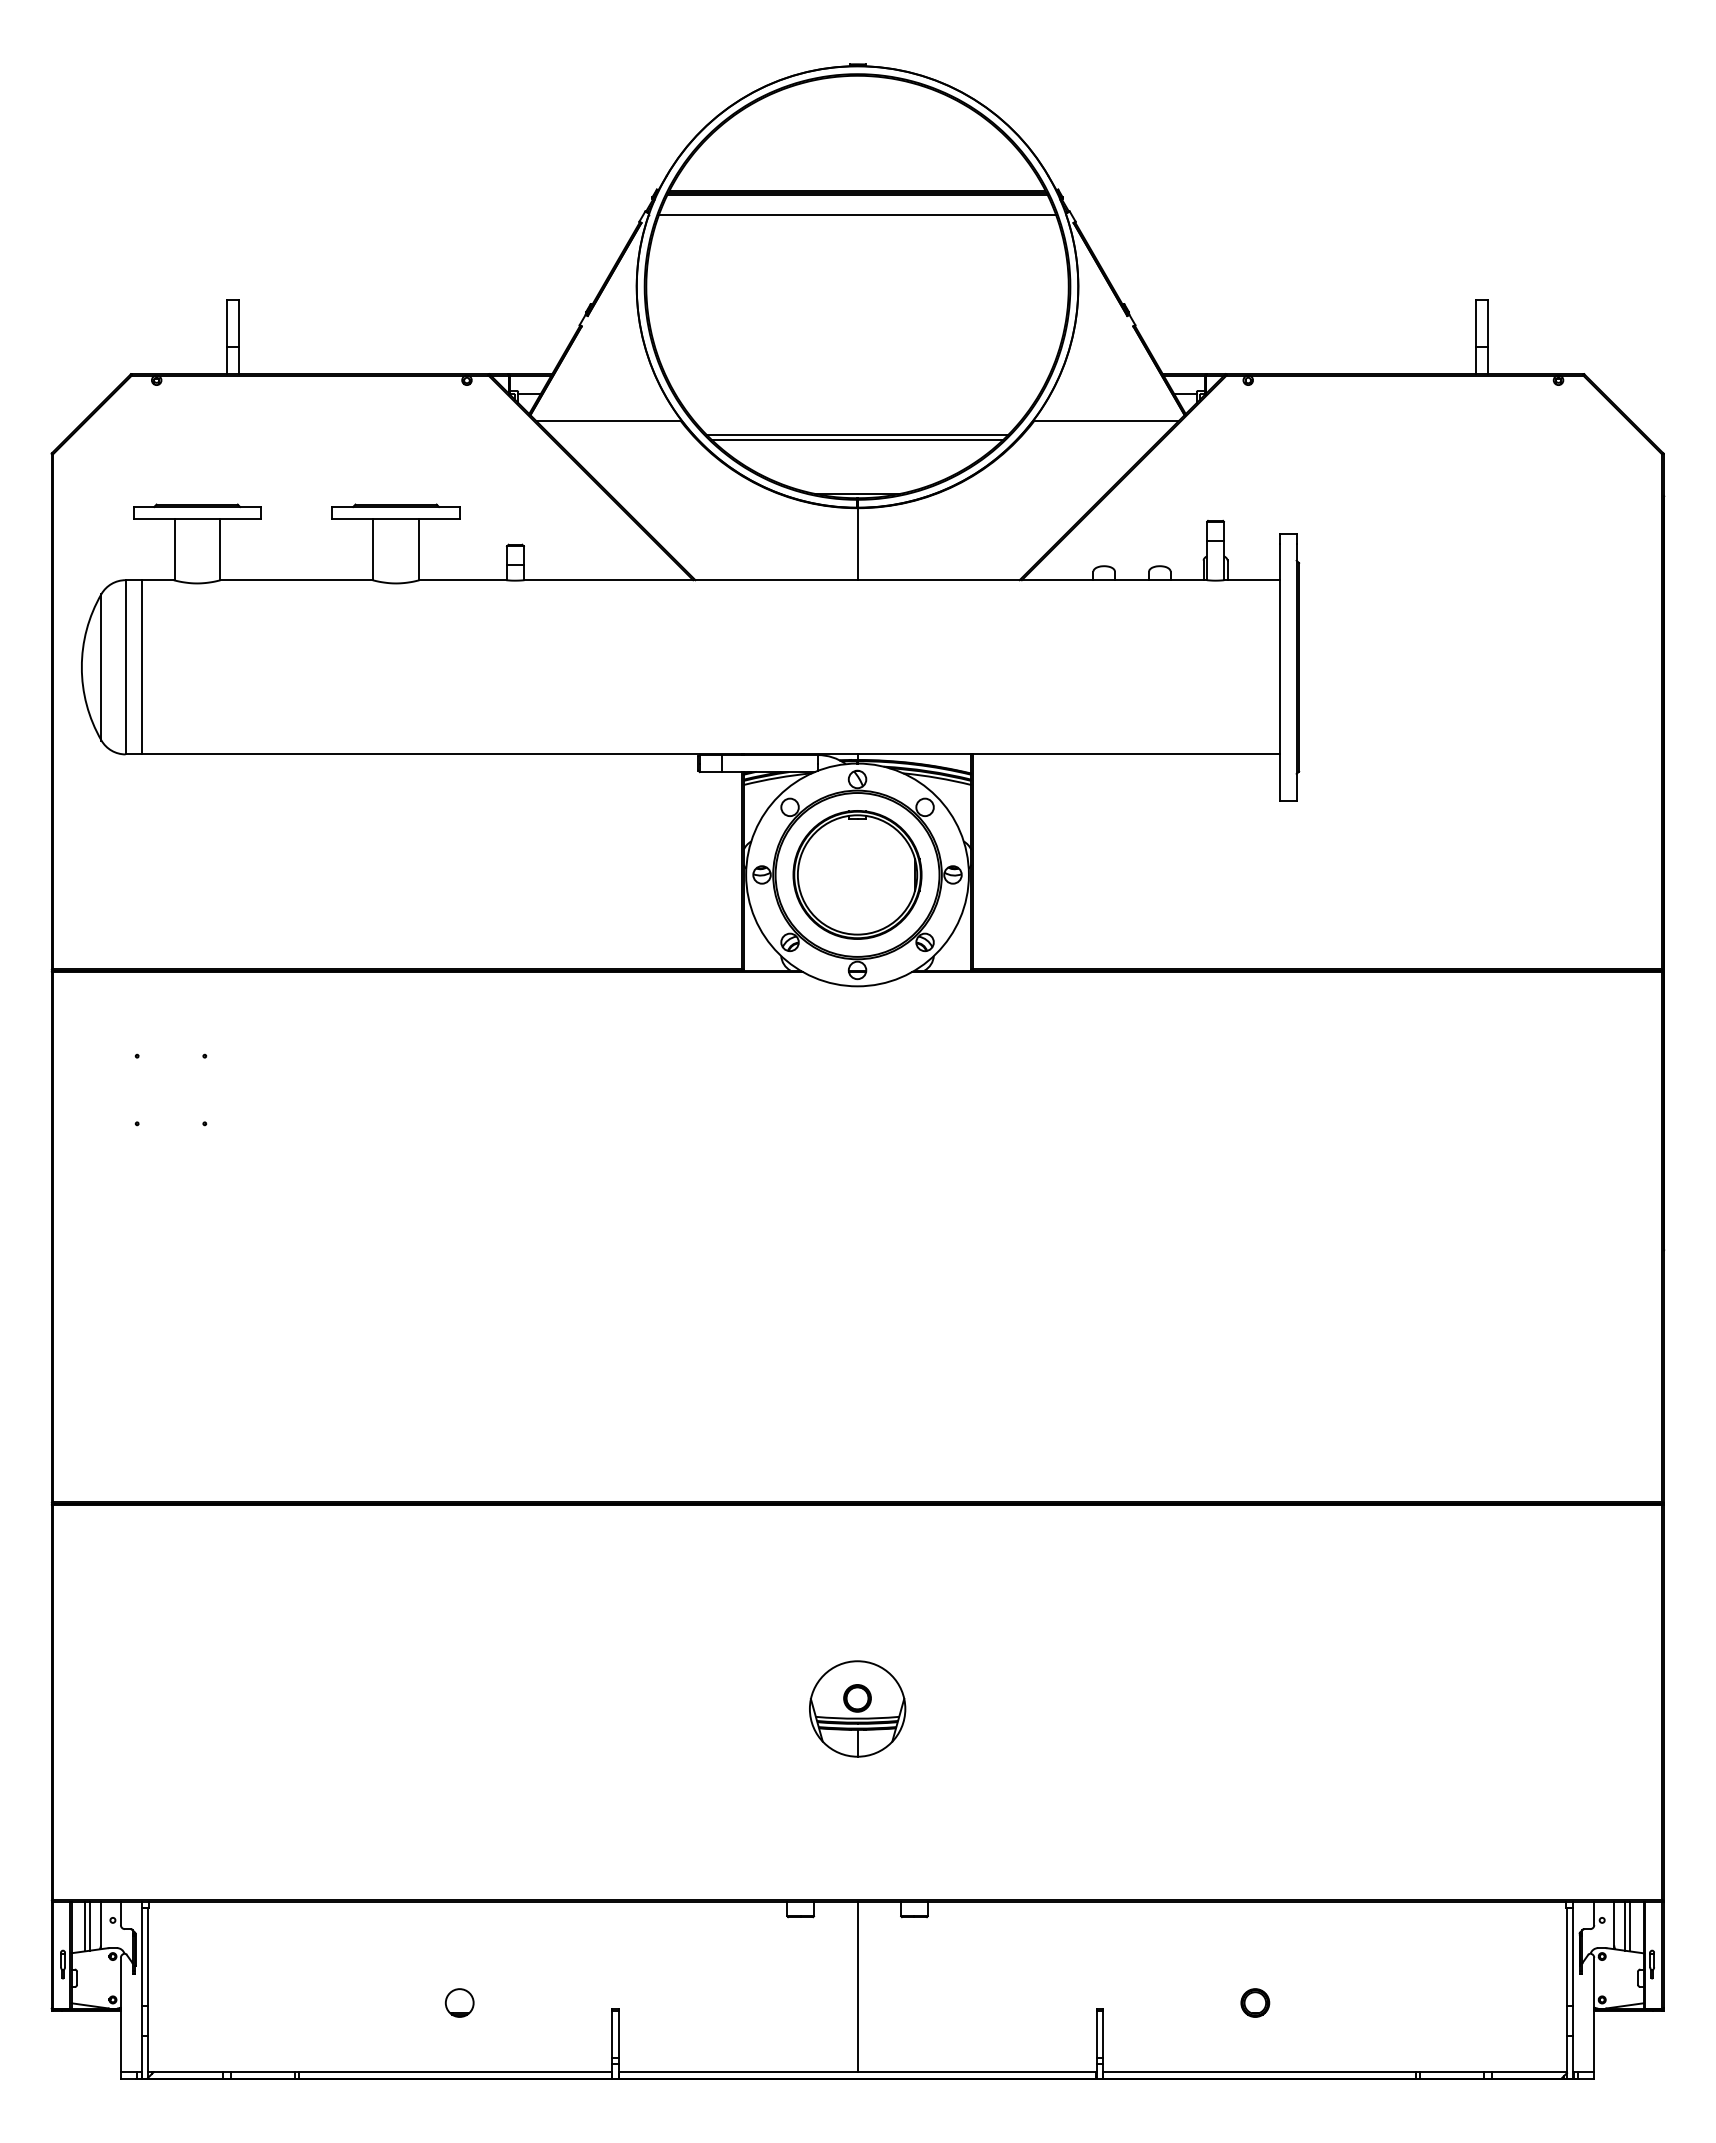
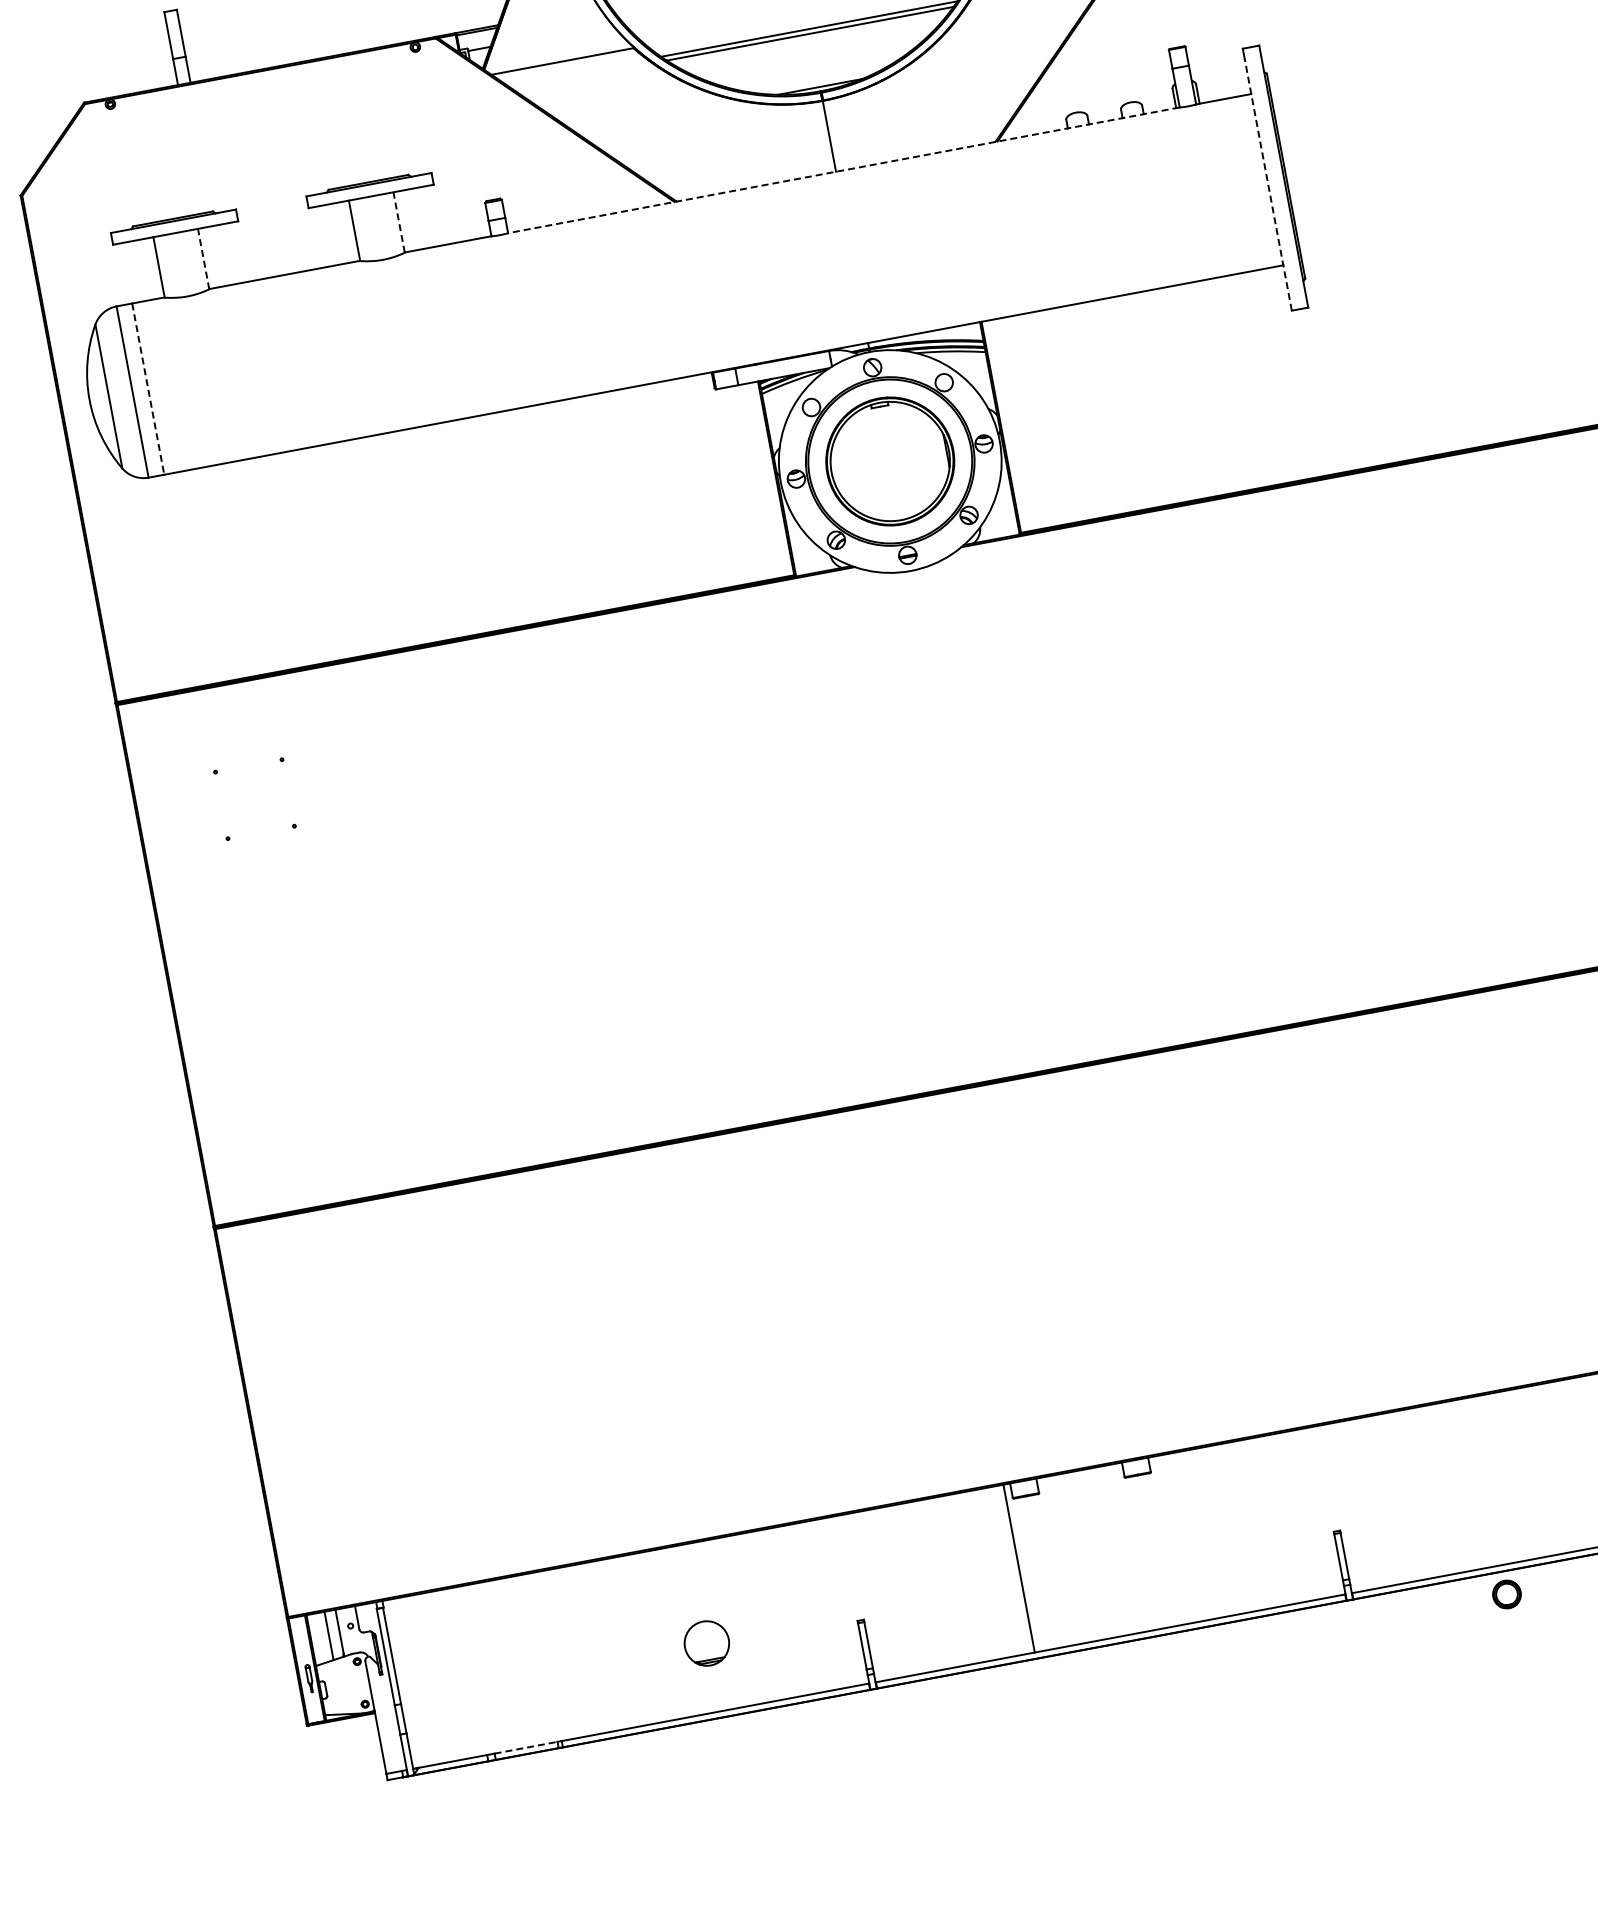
line: (219, 549) -> (203, 258), solid -> dashed
line: (418, 549) -> (398, 222), solid -> dashed
line: (865, 580) -> (843, 170), solid -> dashed
line: (141, 667) -> (148, 389), solid -> dashed
line: (1280, 671) -> (1268, 183), solid -> dashed
part: (857, 1708) -> (1043, 1280), removed
line: (85, 1926) -> (324, 1637), removed
line: (857, 1986) -> (1019, 1568), moved
part: (459, 2002) -> (706, 1643), size x1.6
part: (1255, 2002) -> (1507, 1593), moved
line: (262, 2072) -> (525, 1748), solid -> dashed

